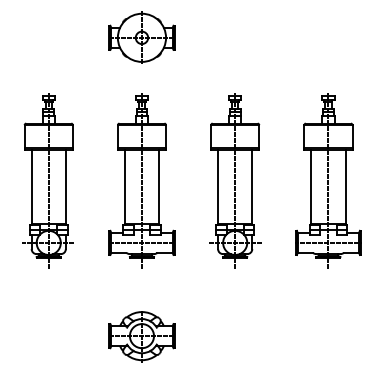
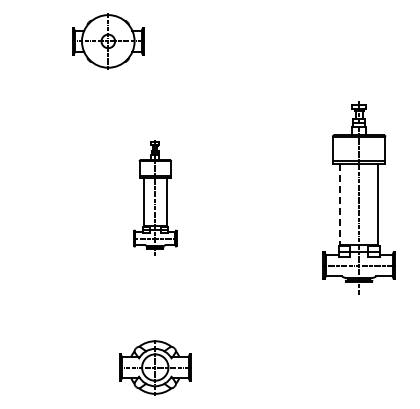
part: (142, 37) -> (108, 41), moved
part: (47, 180) -> (52, 197), removed
part: (142, 180) -> (155, 197), size x0.6
part: (234, 180) -> (256, 197), removed
line: (311, 187) -> (340, 205), solid -> dashed

